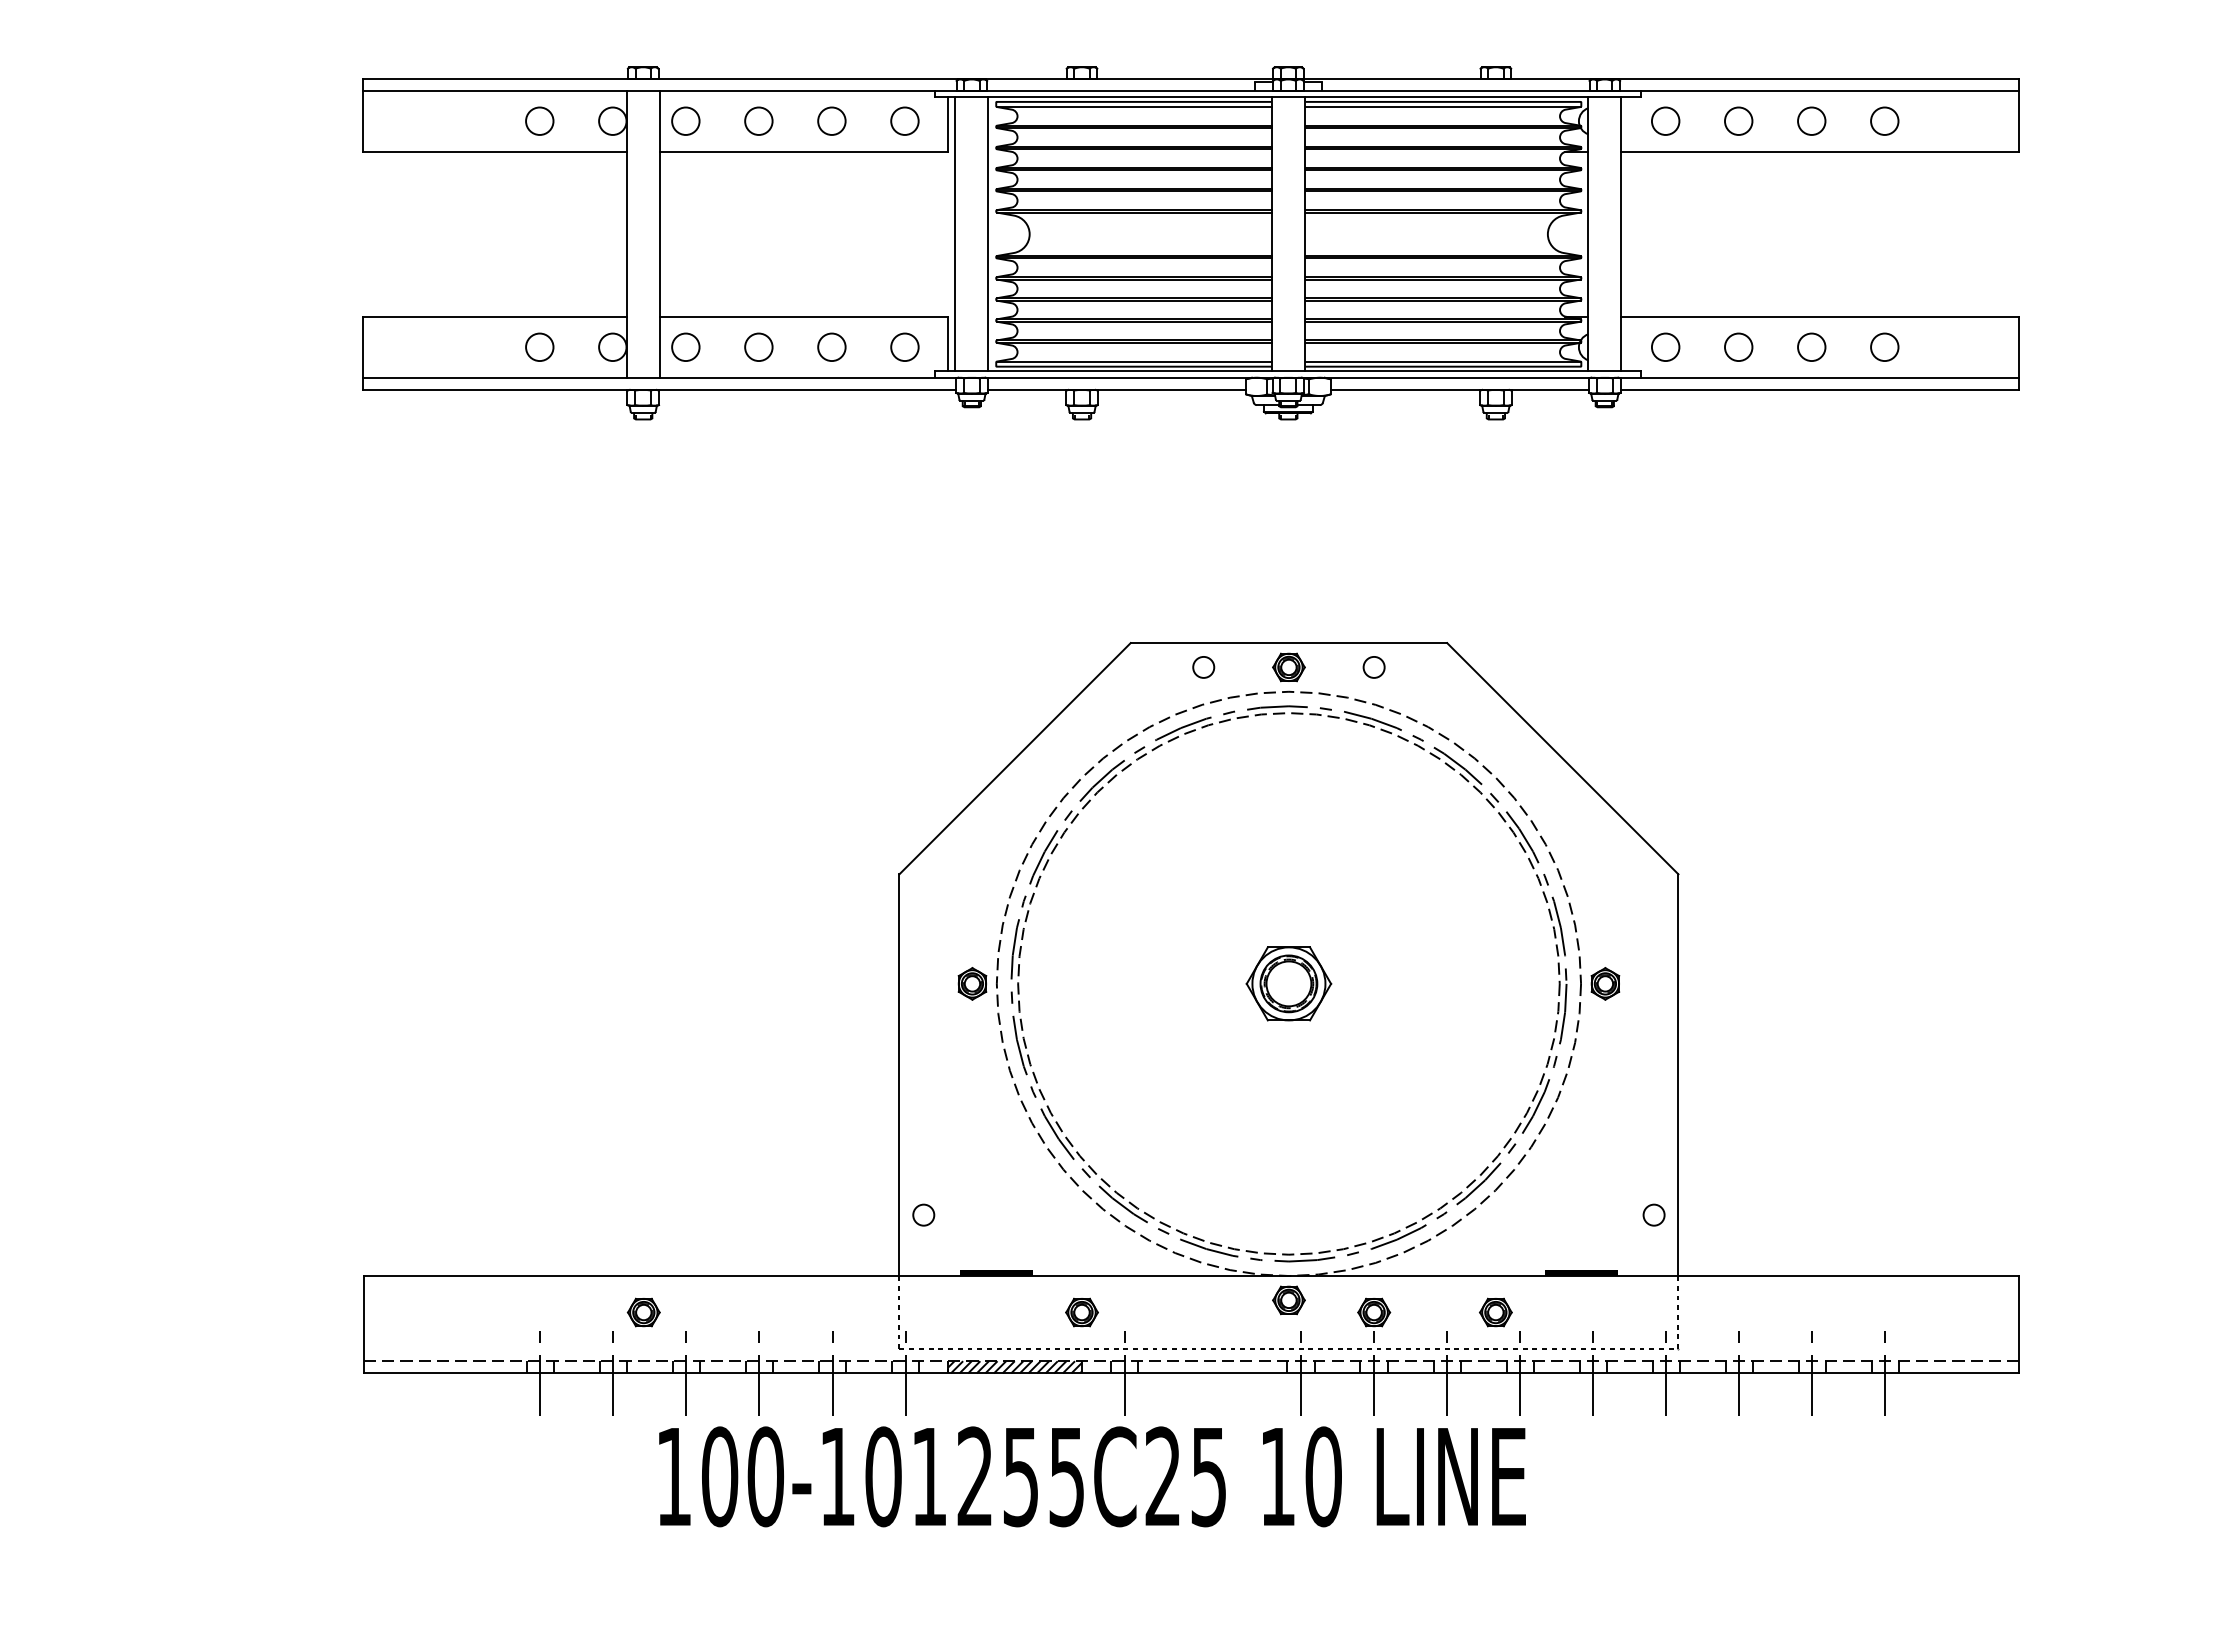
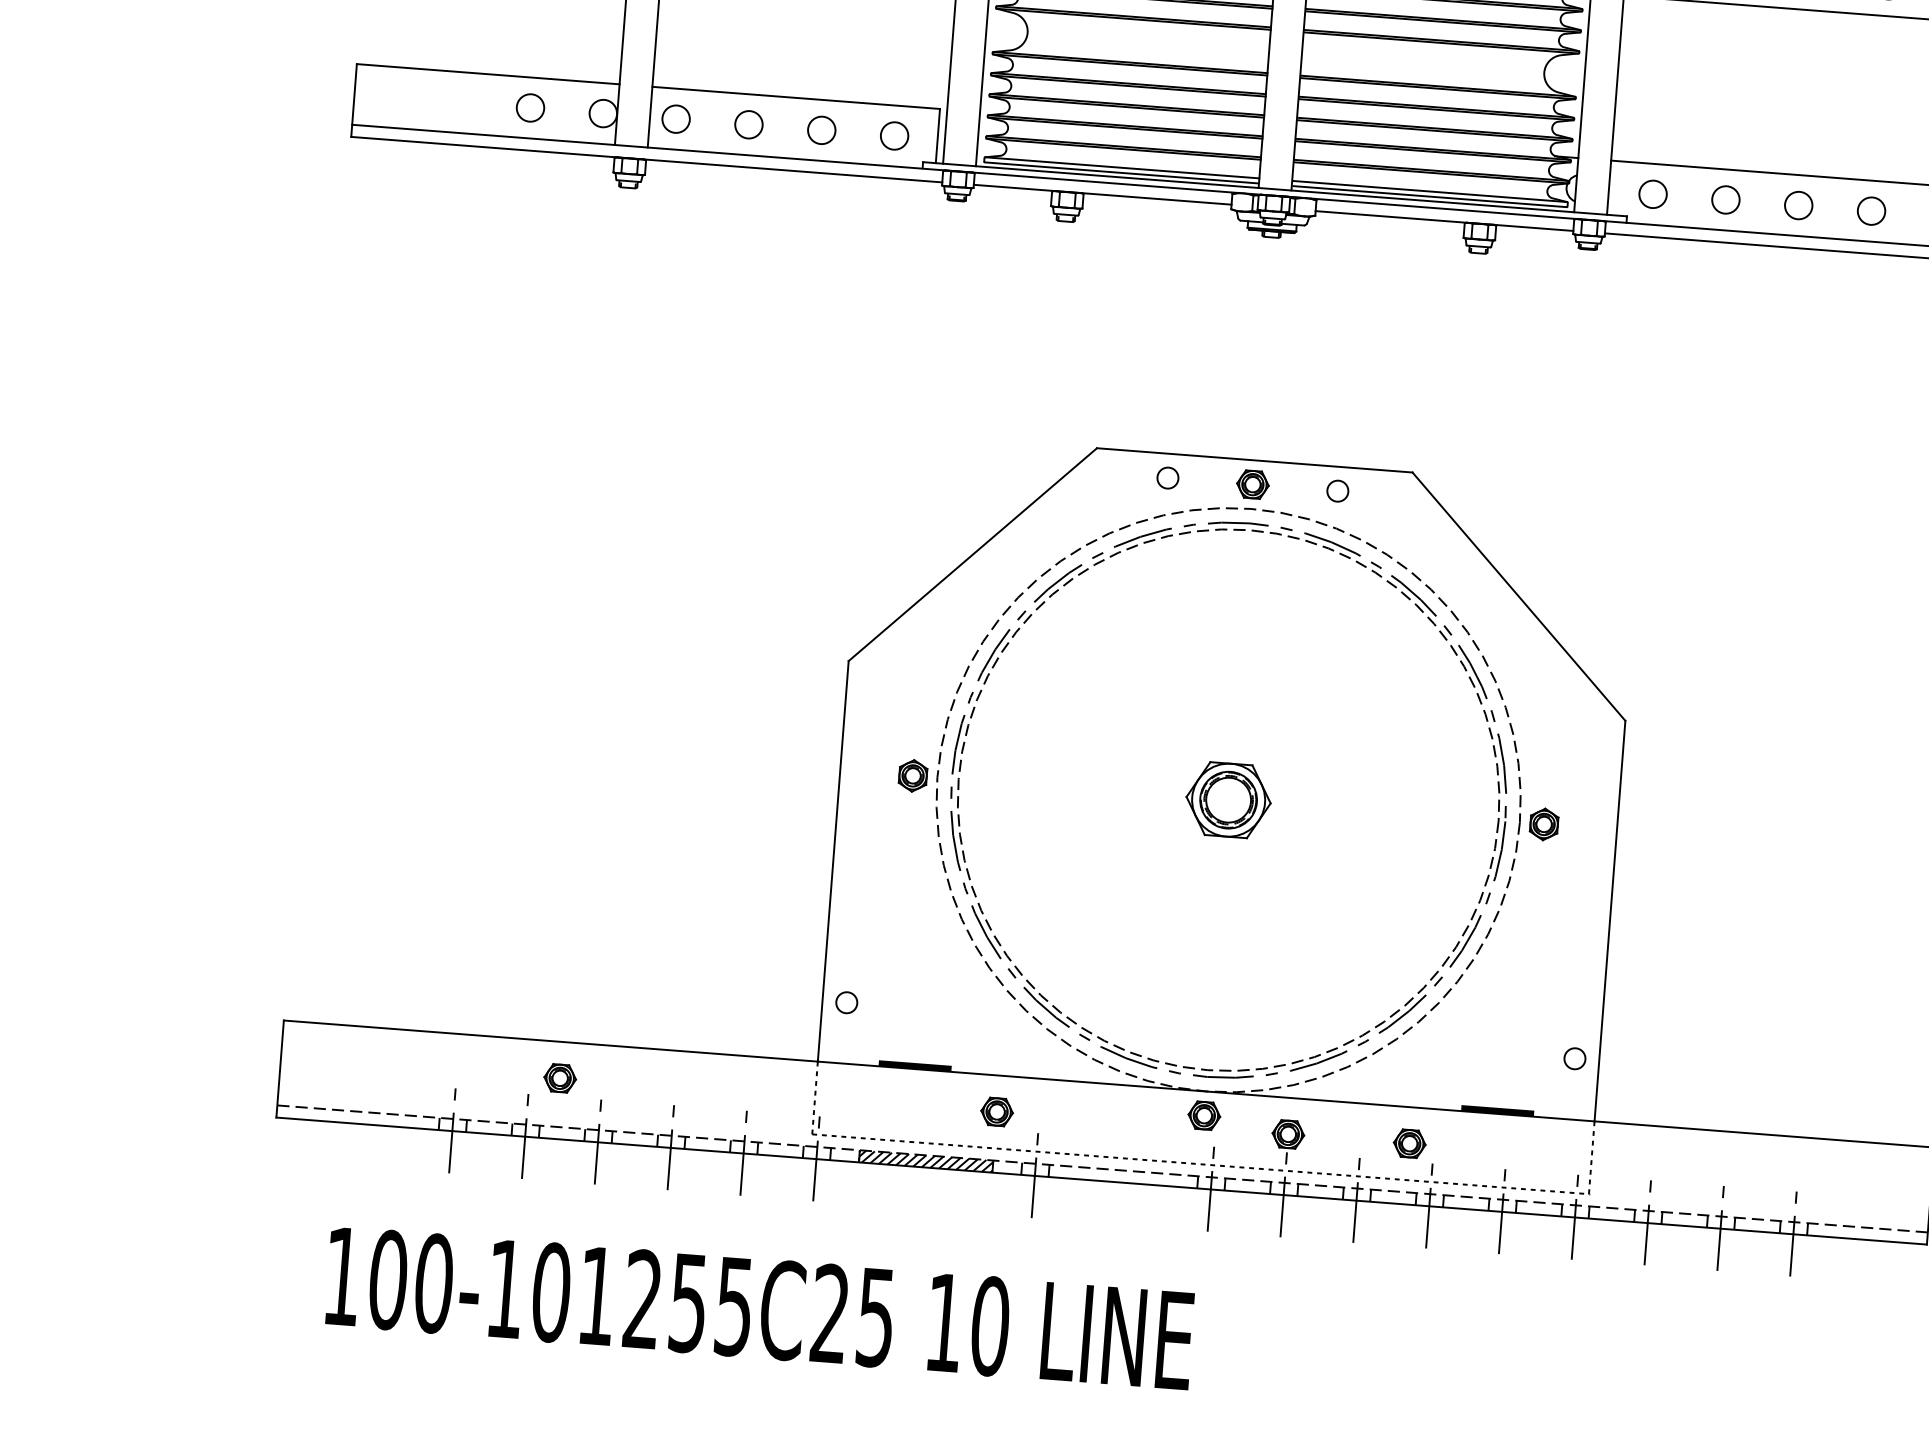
text: (1092, 1476) -> (759, 1308), moved

